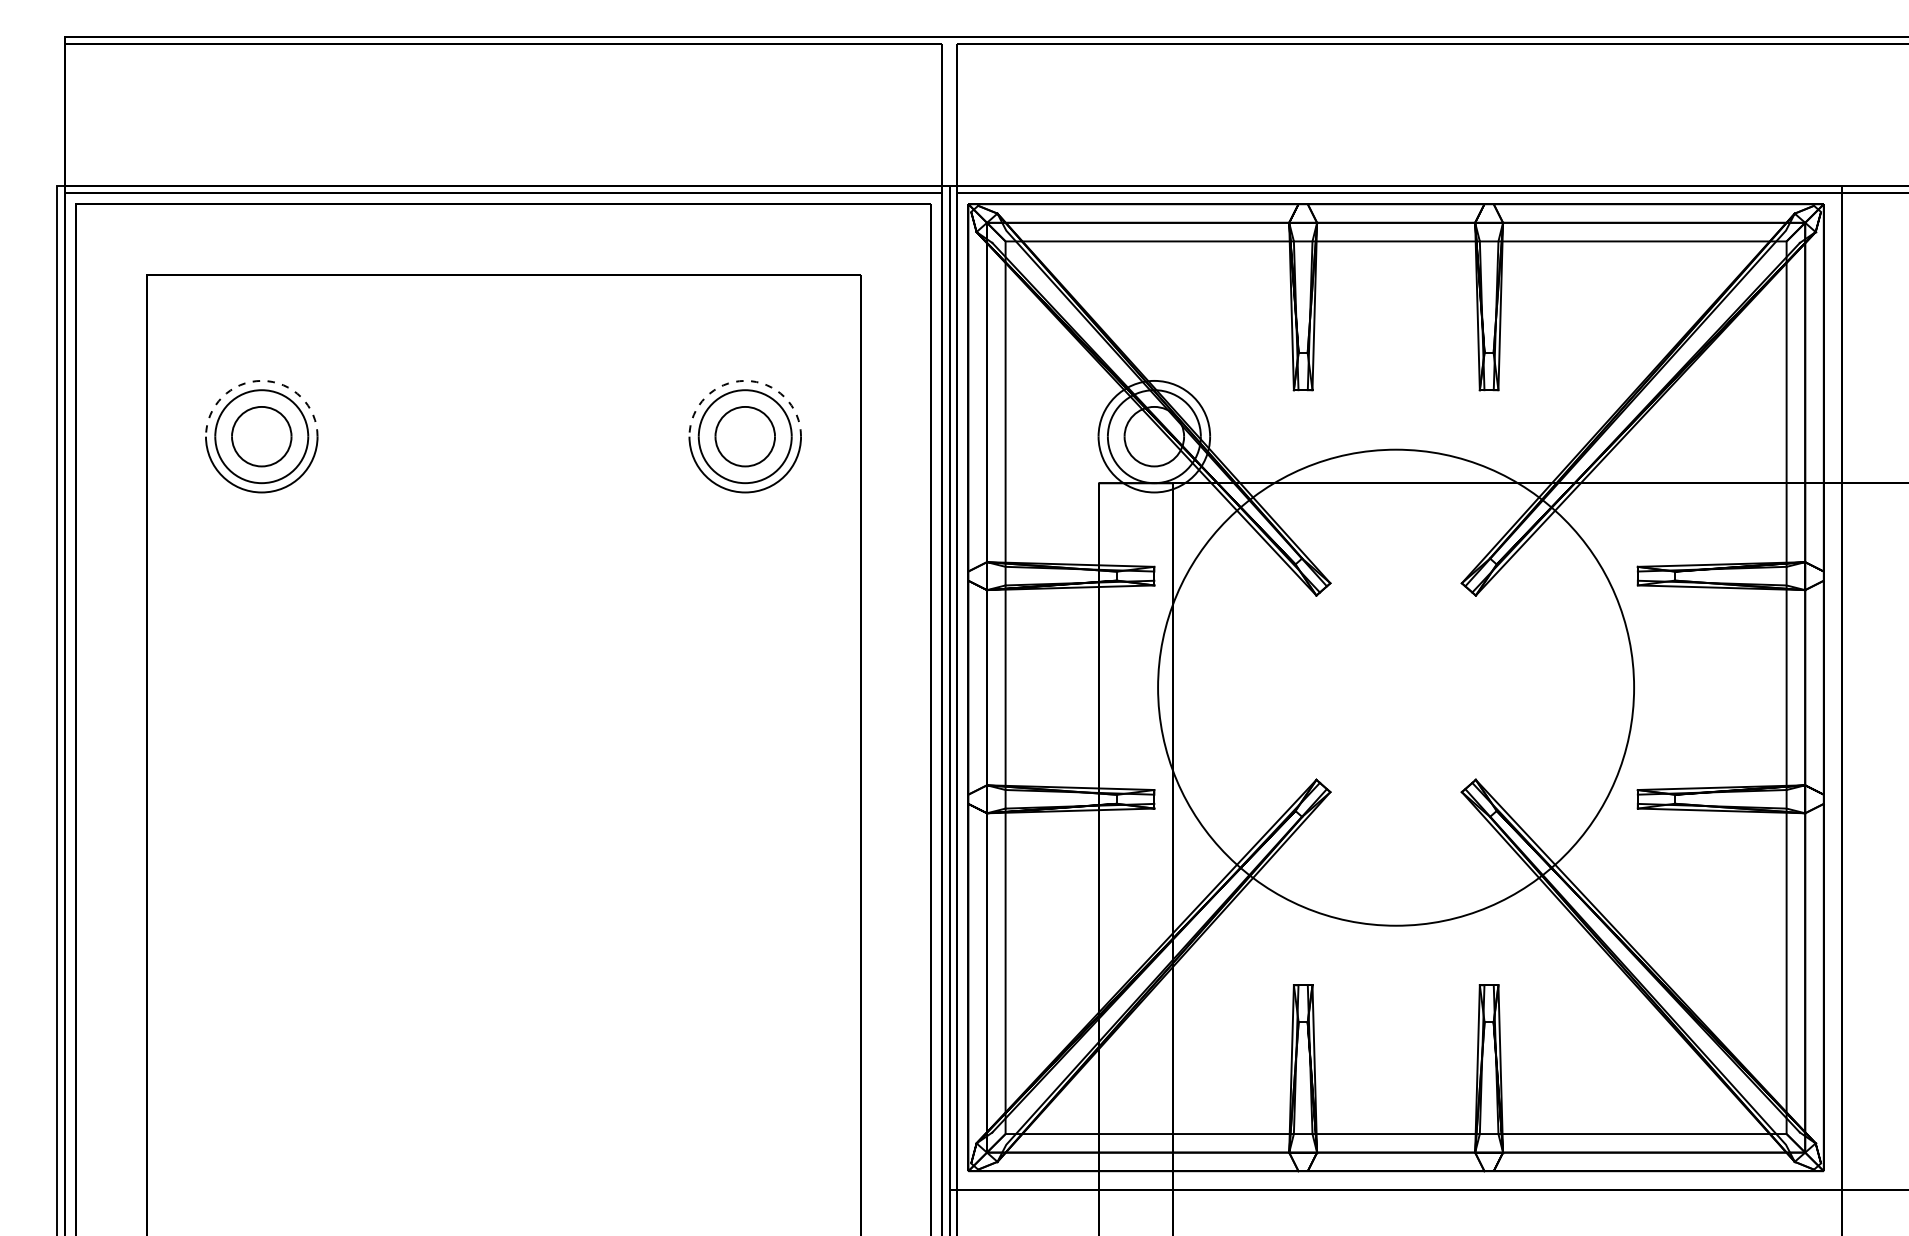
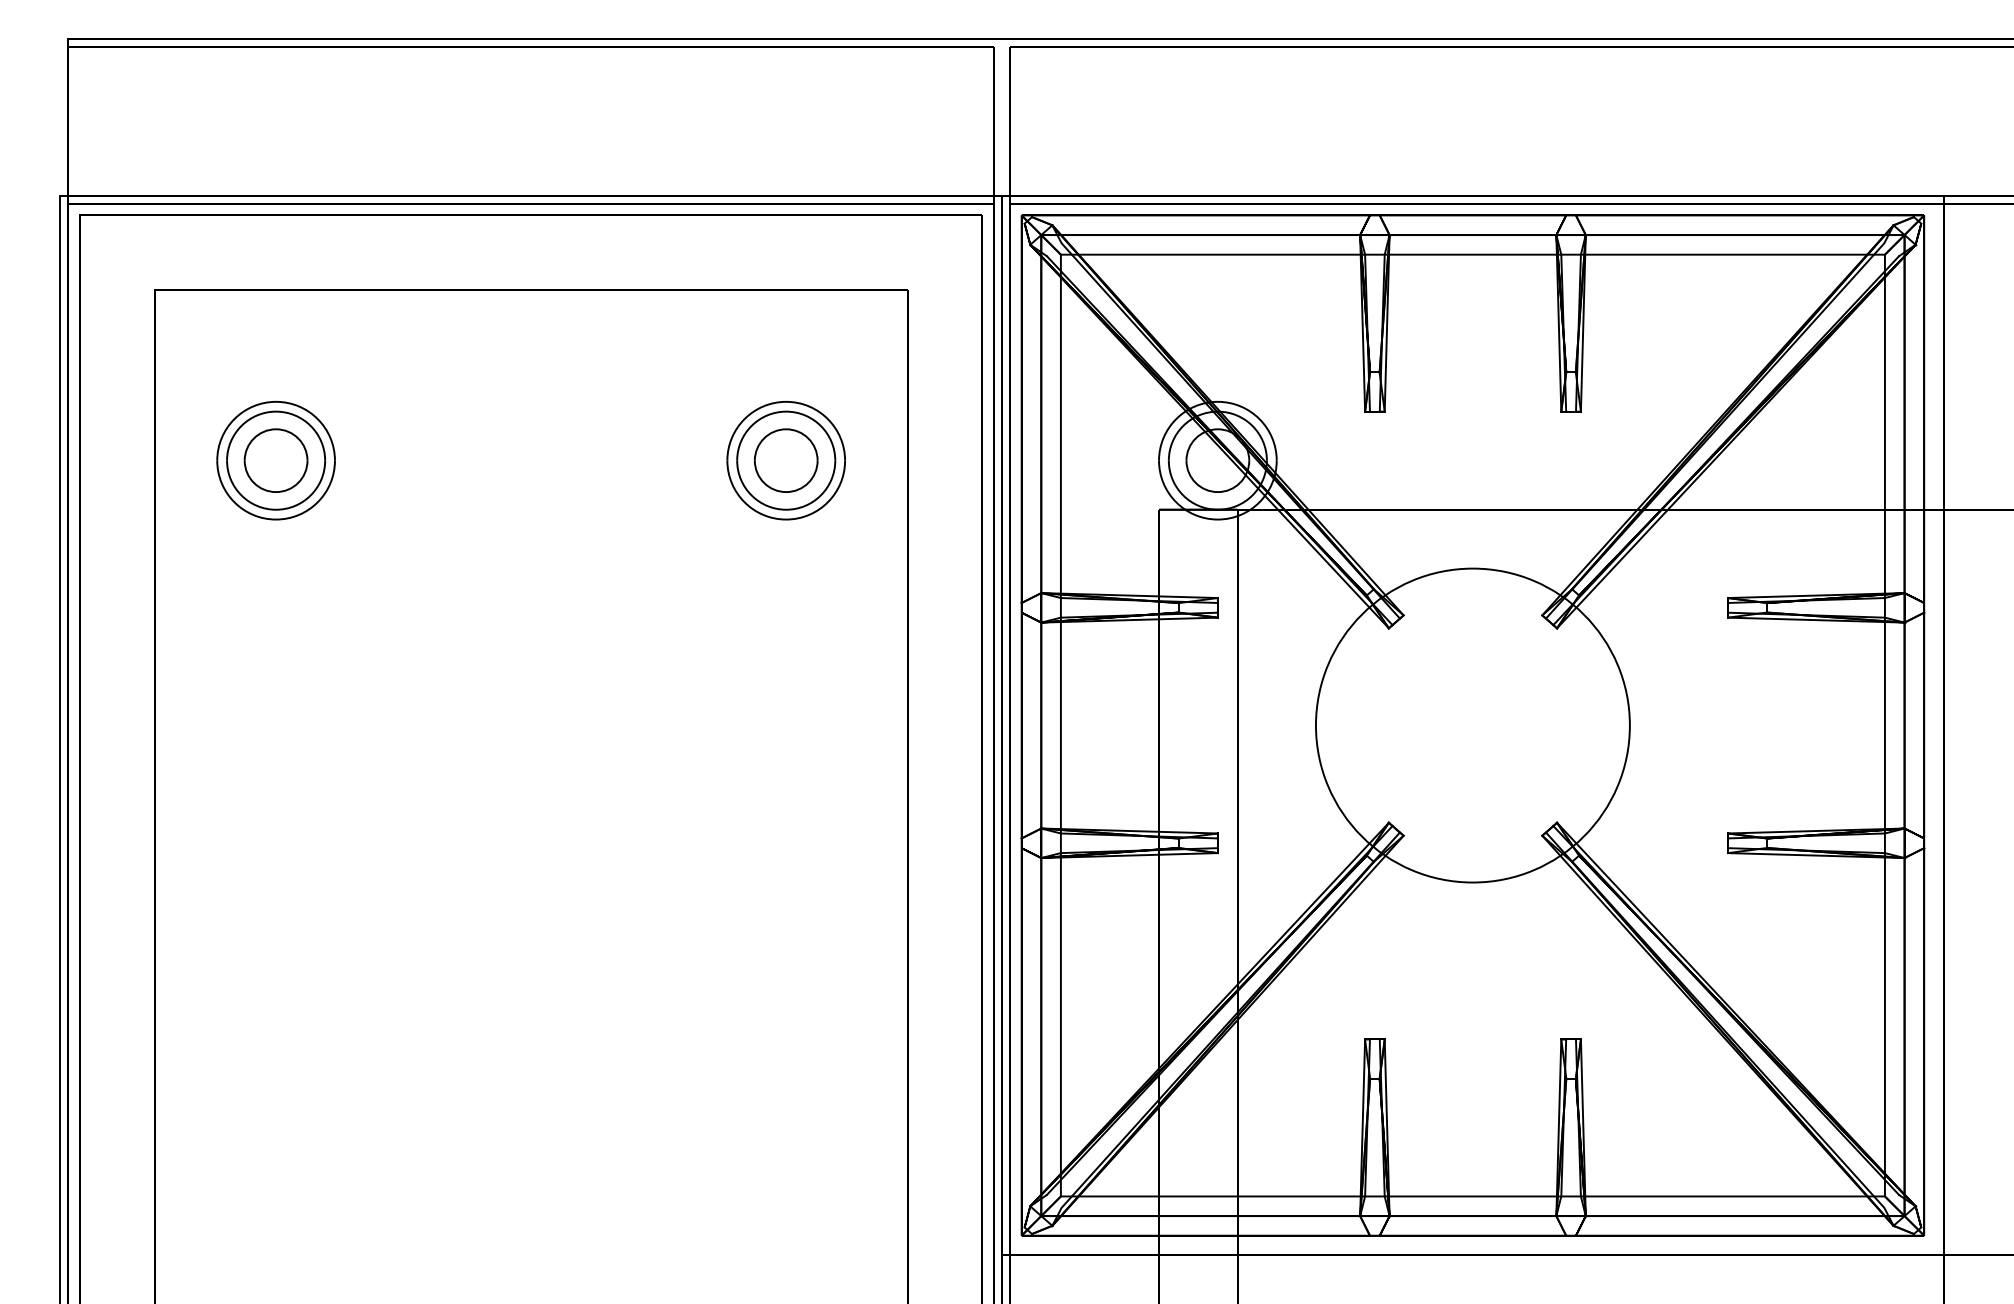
arc: (261, 380) -> (275, 401), dashed -> solid
arc: (745, 380) -> (786, 401), dashed -> solid
circle: (1395, 687) -> (1472, 725), size x0.62

